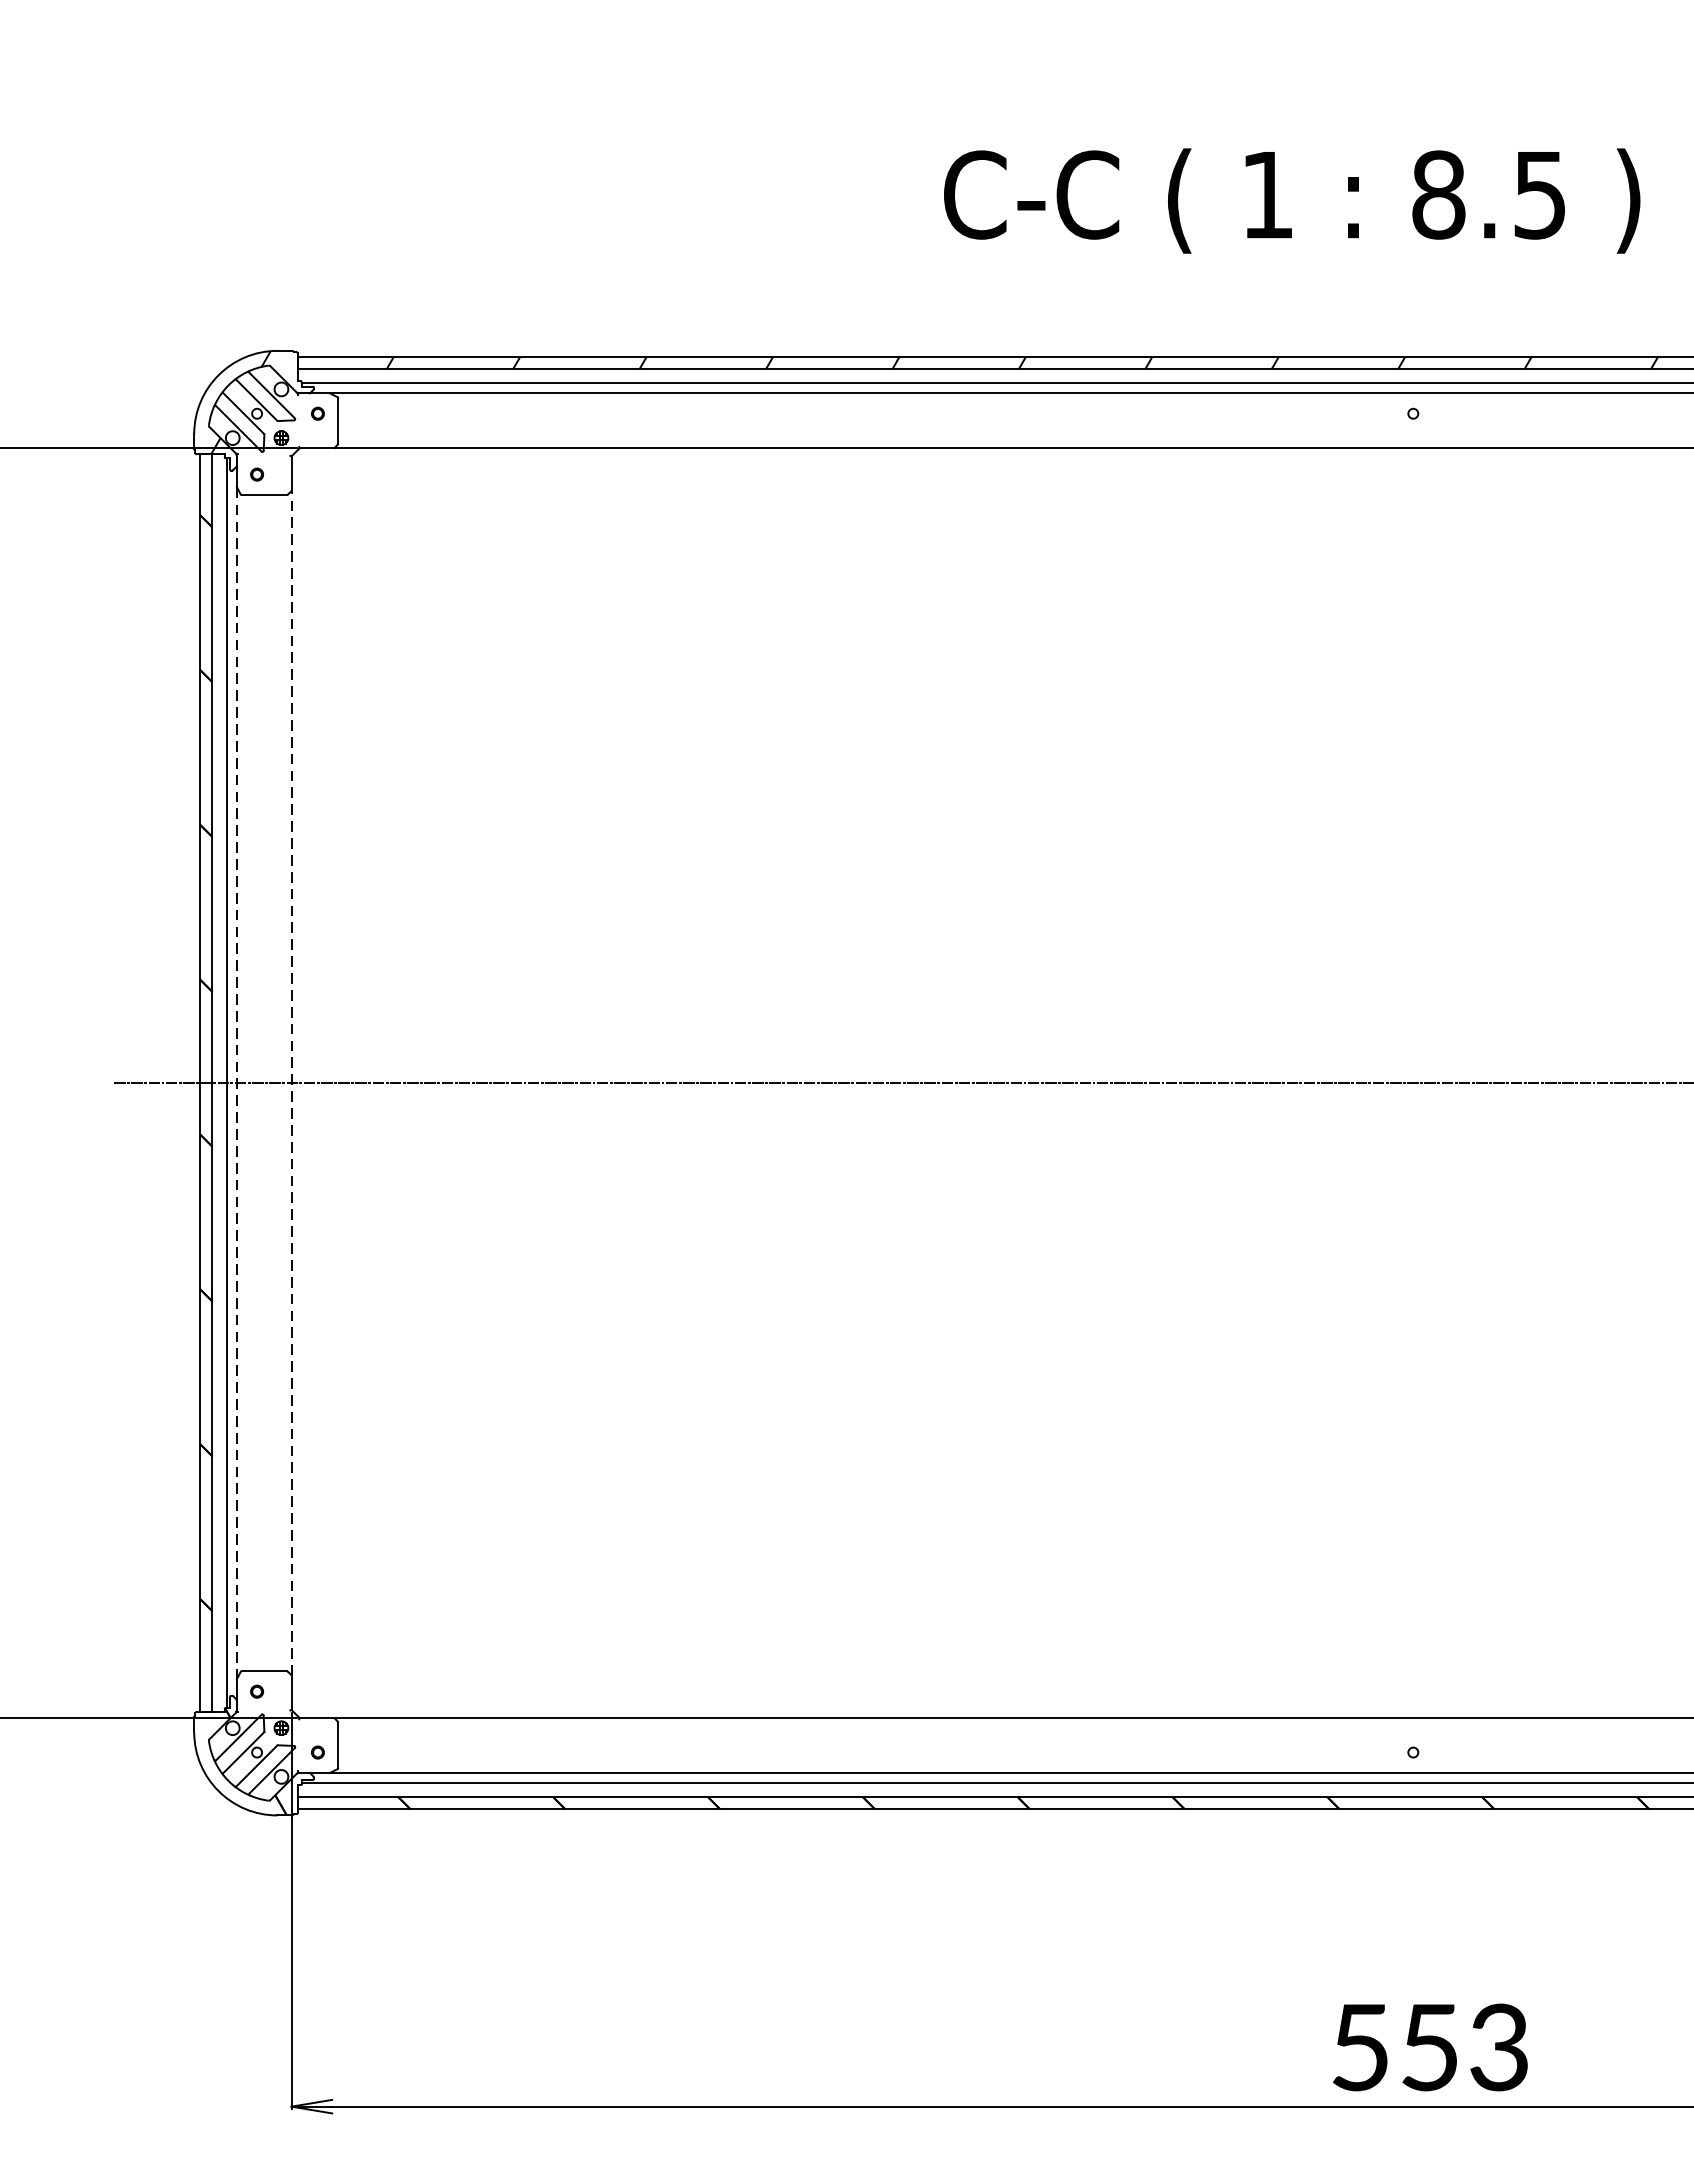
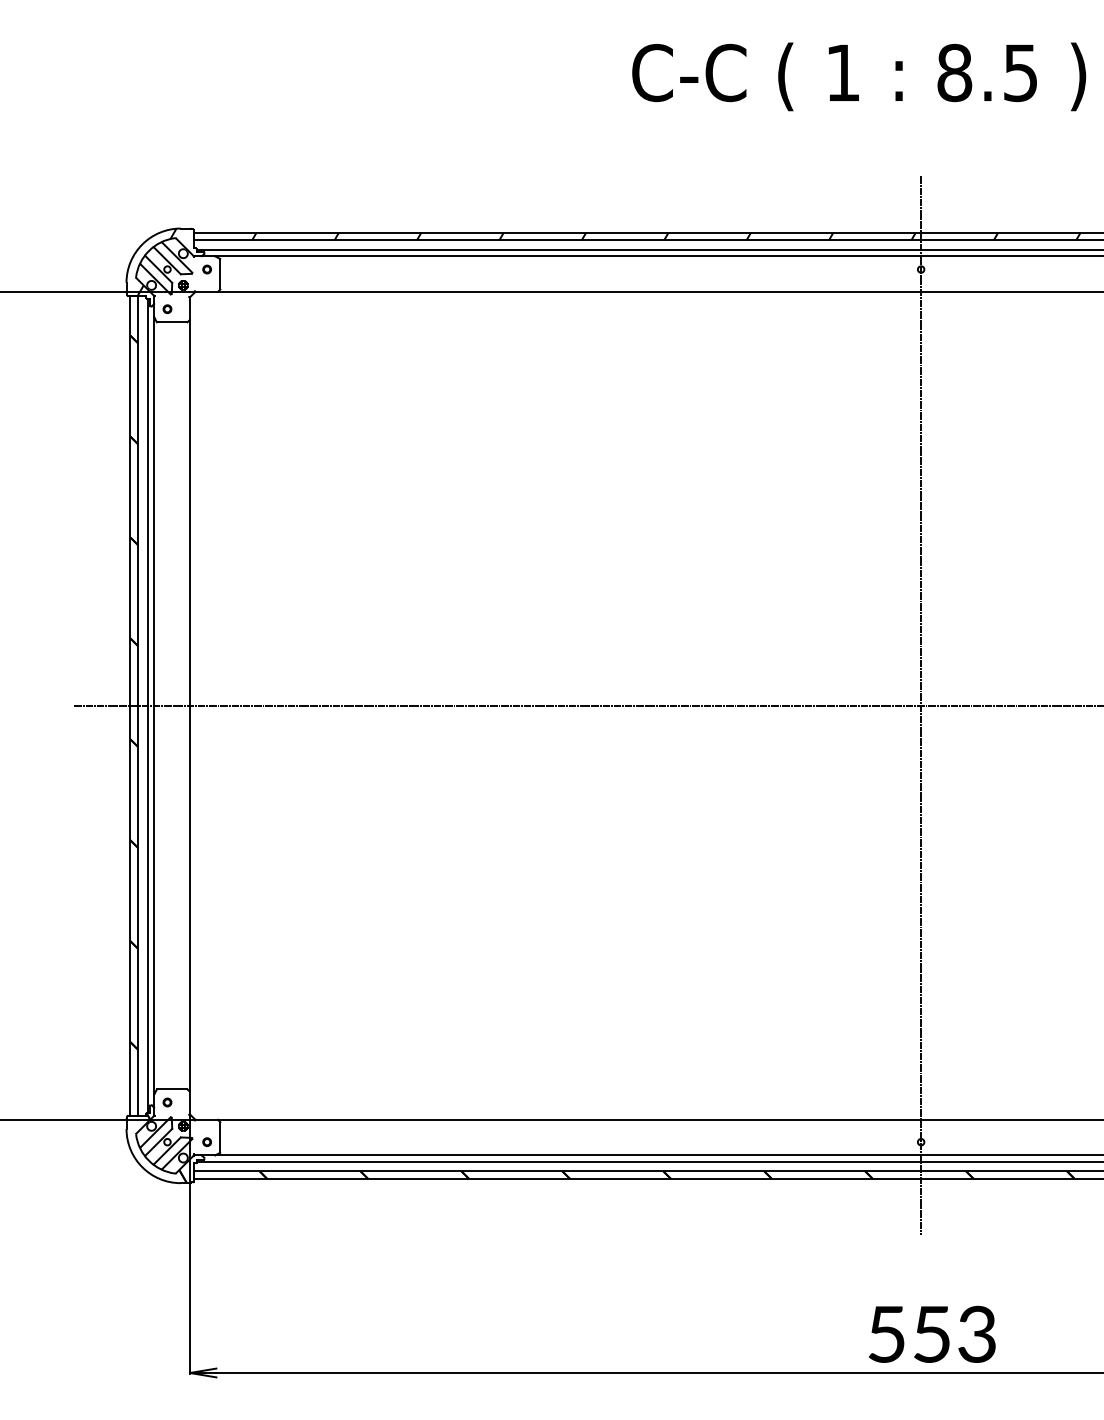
text: (1292, 200) -> (859, 76), moved
line: (237, 1082) -> (154, 705), dashed -> solid
line: (290, 1082) -> (189, 705), dashed -> solid
line: (1413, 1082) -> (921, 705), added

